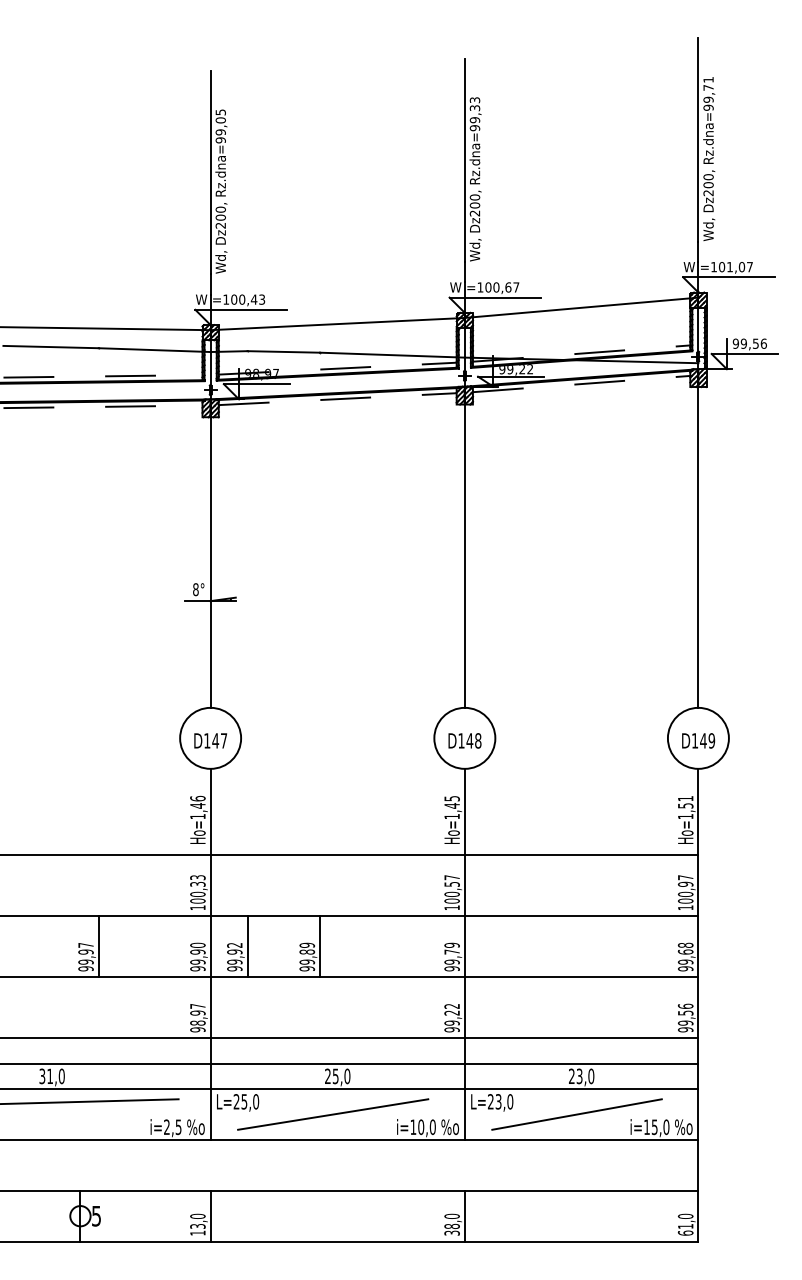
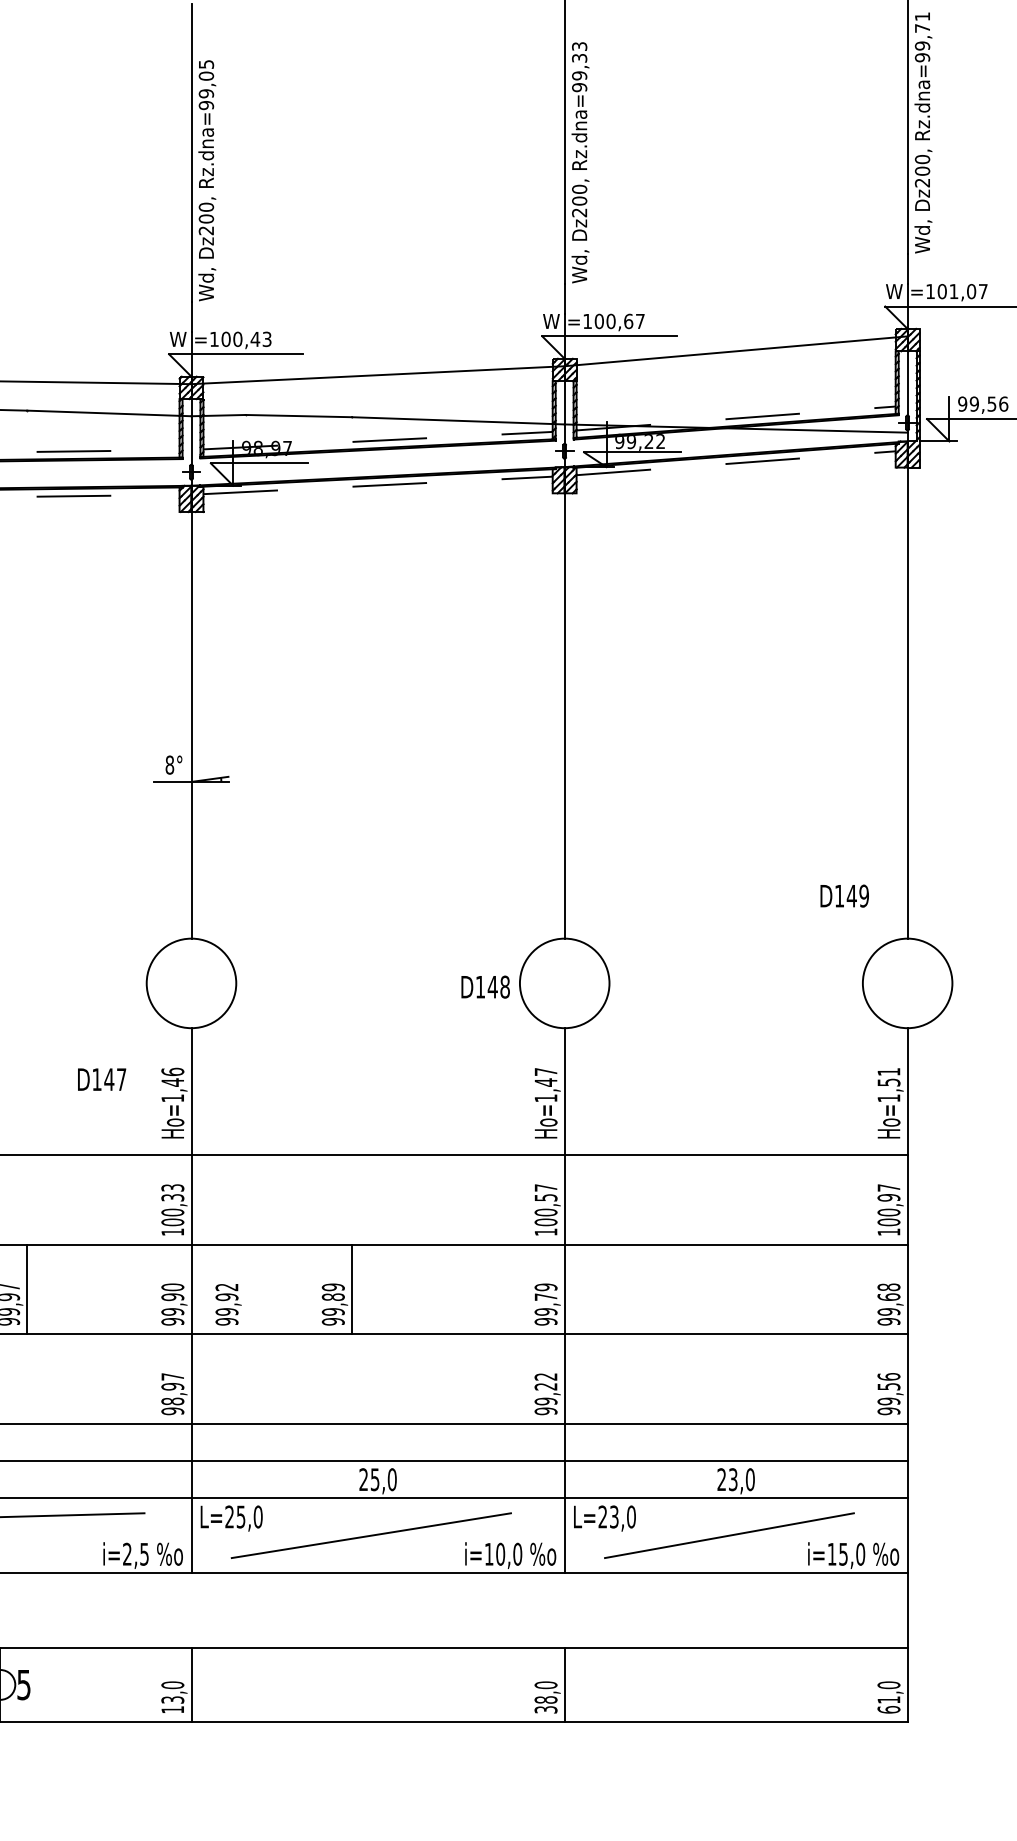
text: (210, 740) -> (101, 1079), moved
text: (464, 740) -> (484, 986), moved
text: (698, 740) -> (844, 895), moved
text: (451, 798) -> (545, 1071), Ho=1,45 -> Ho=1,47
line: (247, 946) -> (245, 1288), removed

